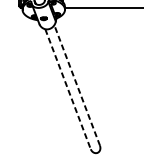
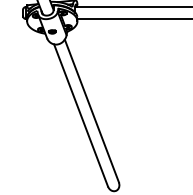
line: (76, 85) -> (91, 110), dashed -> solid
line: (68, 89) -> (81, 115), dashed -> solid

